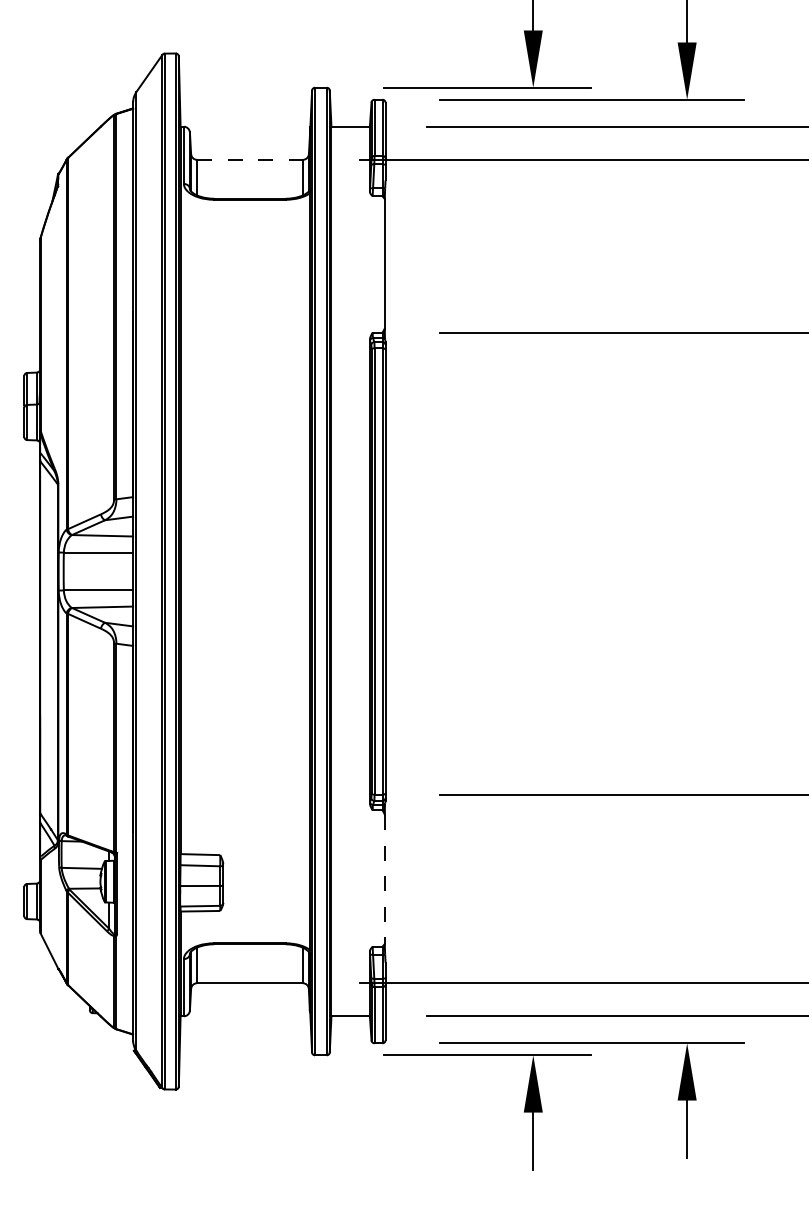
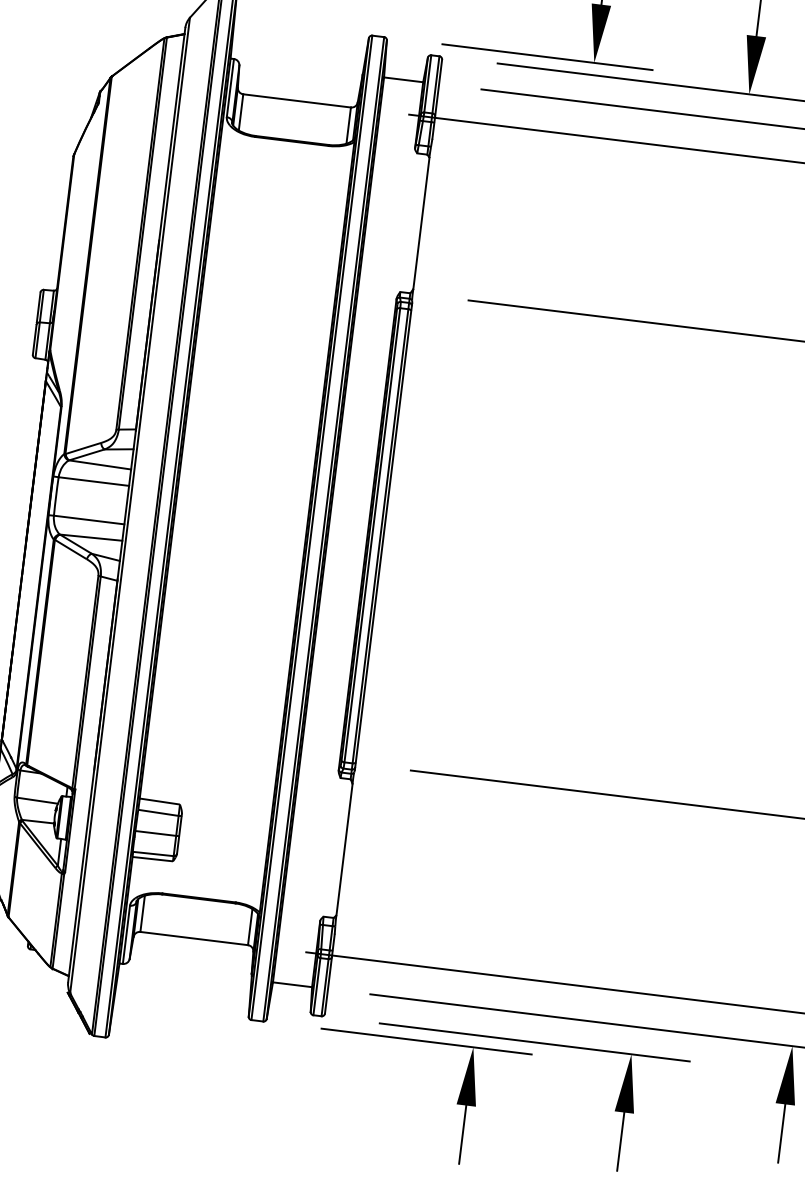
line: (250, 159) -> (297, 100), dashed -> solid
line: (384, 879) -> (344, 849), dashed -> solid

